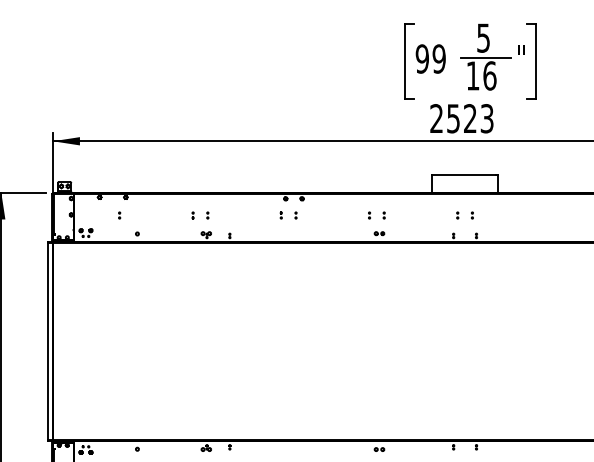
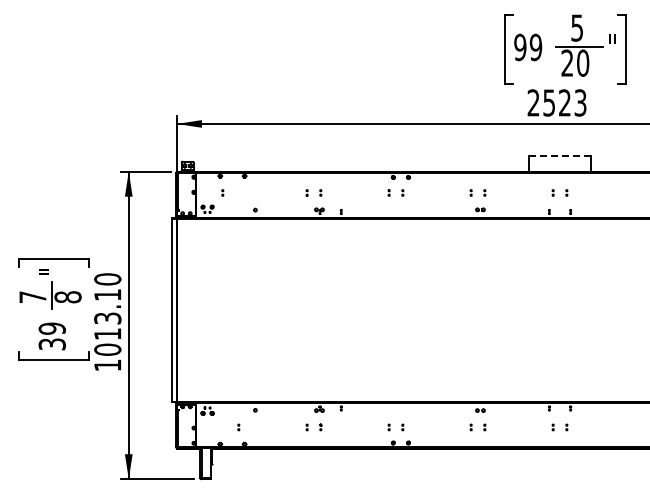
text: (481, 75) -> (575, 62), 16 -> 20
line: (463, 175) -> (558, 155), solid -> dashed
part: (119, 215) -> (222, 192), moved

